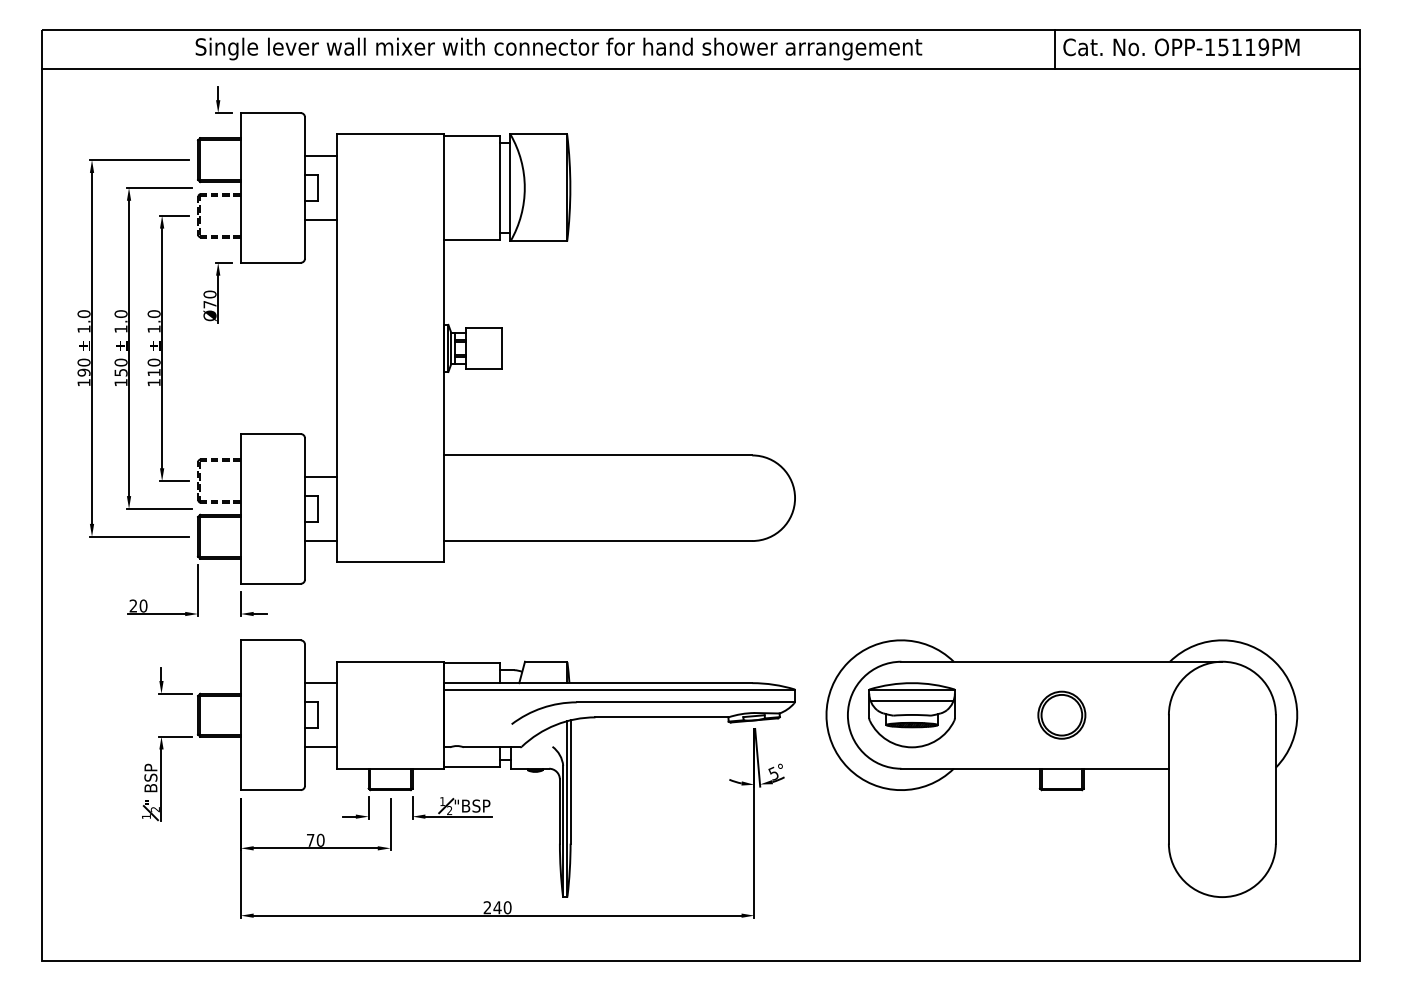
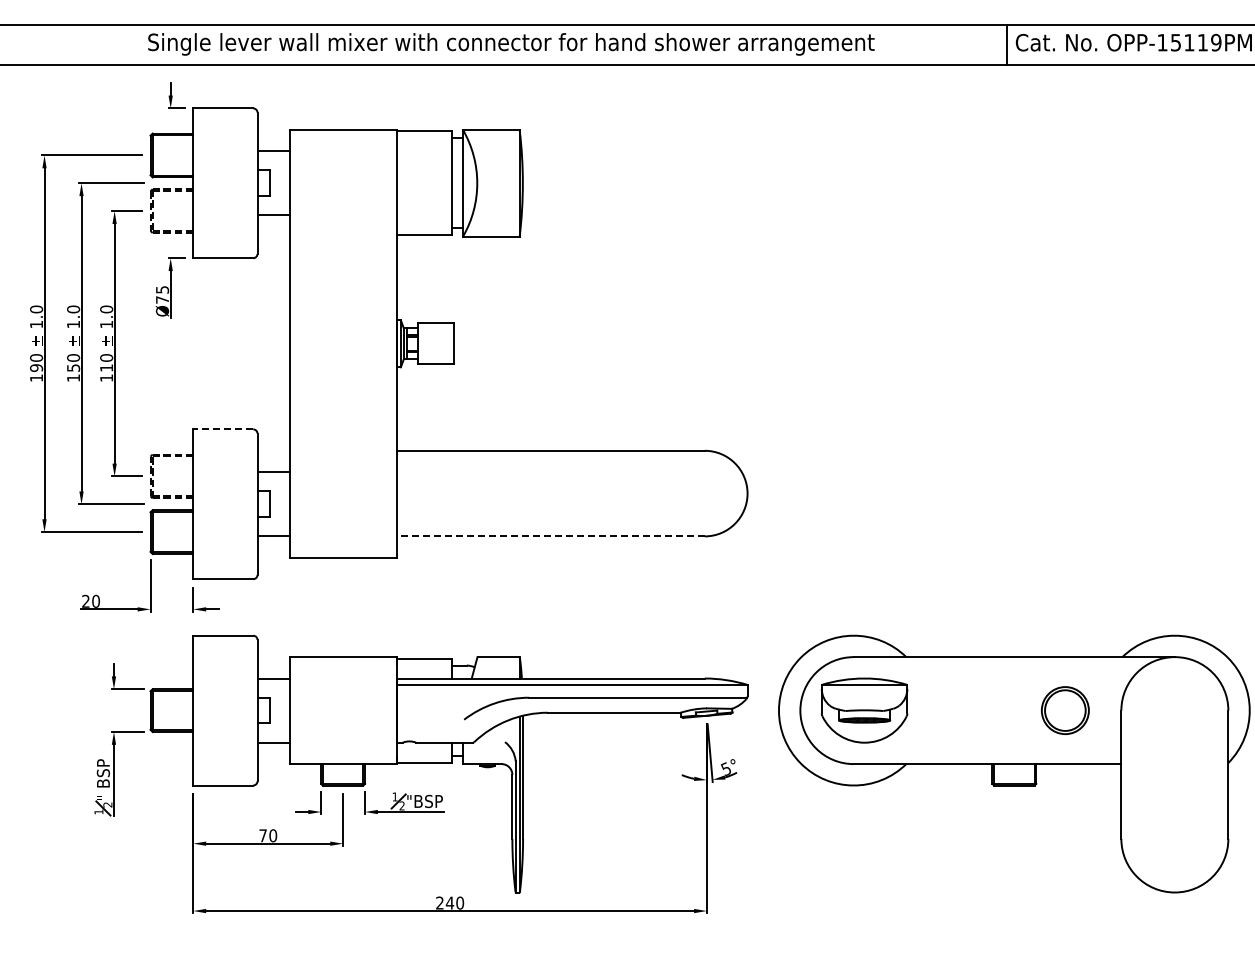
text: (209, 294) -> (161, 289), Ø70 -> Ø75
line: (270, 434) -> (222, 429), solid -> dashed
line: (597, 541) -> (549, 536), solid -> dashed
line: (911, 701) -> (863, 696), removed
part: (1061, 714) -> (1064, 709), moved

